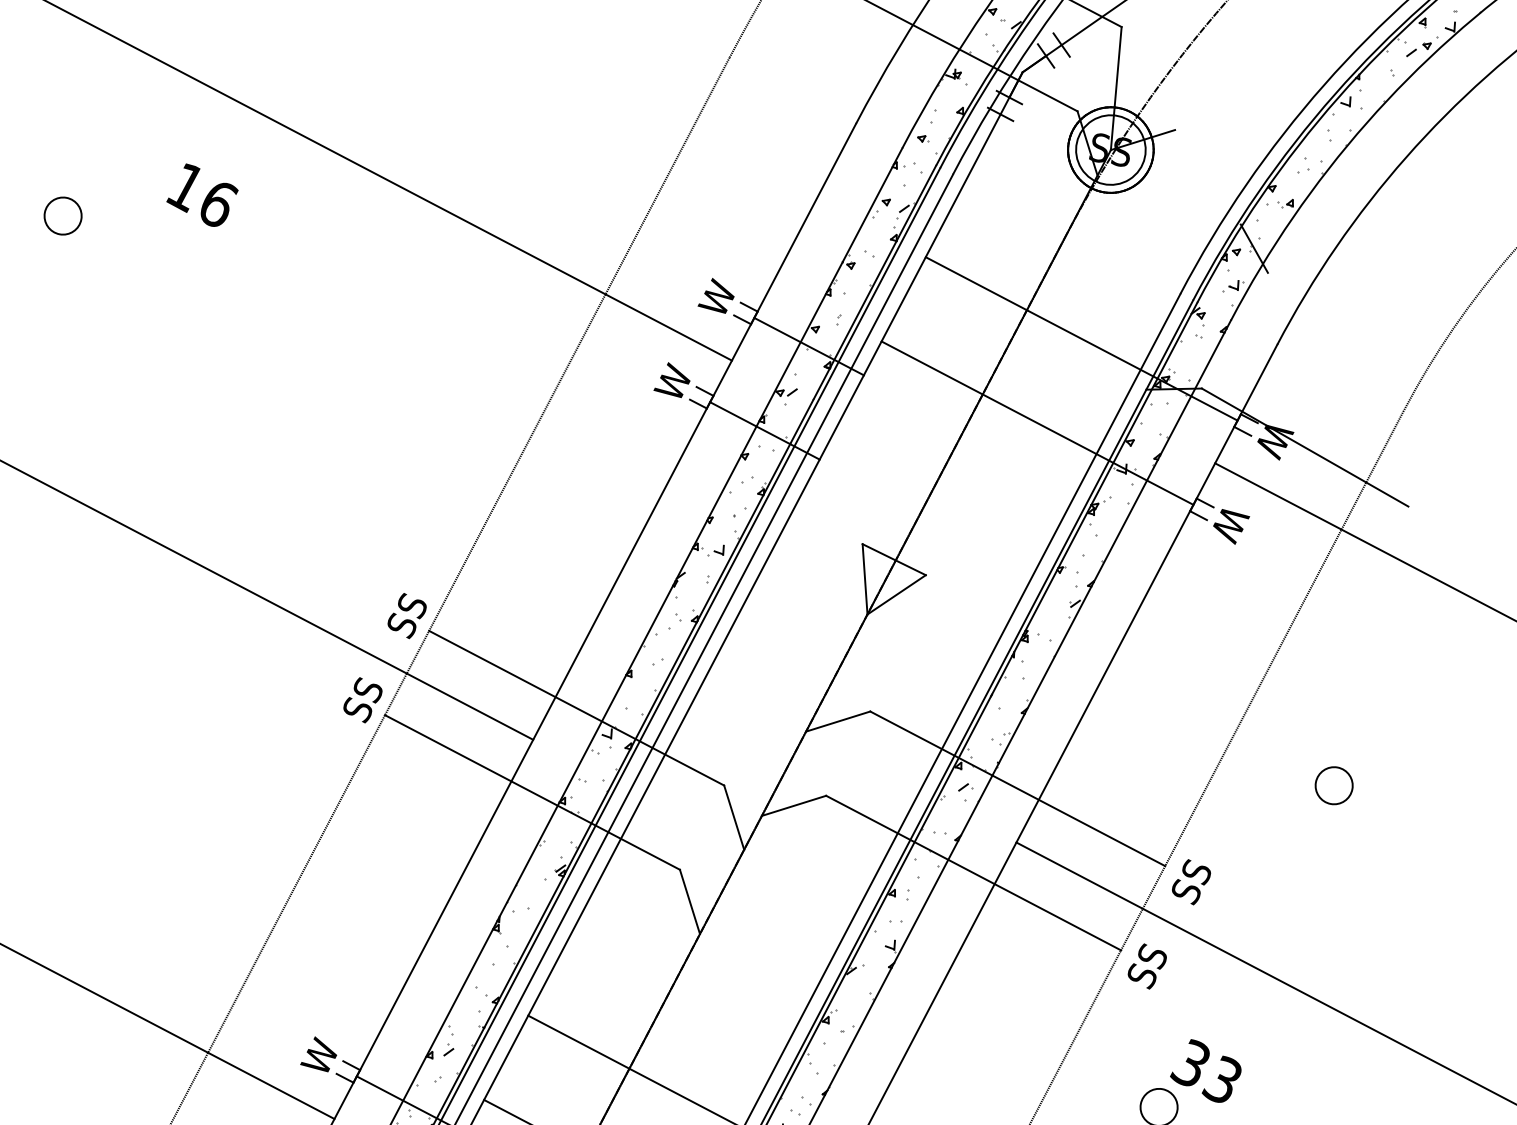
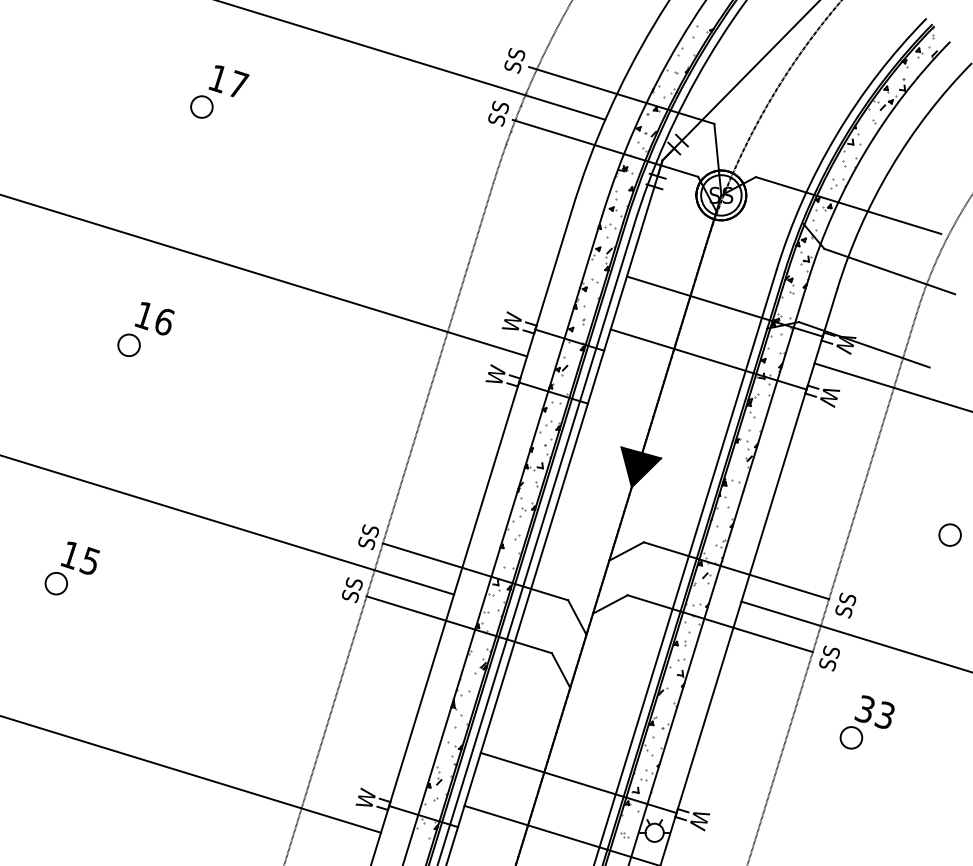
text: (202, 195) -> (154, 318), moved
line: (1322, 207) -> (848, 205), added
line: (1370, 331) -> (889, 271), added
fill: (889, 584) -> (641, 467), added
circle: (1333, 784) -> (949, 534), moved

